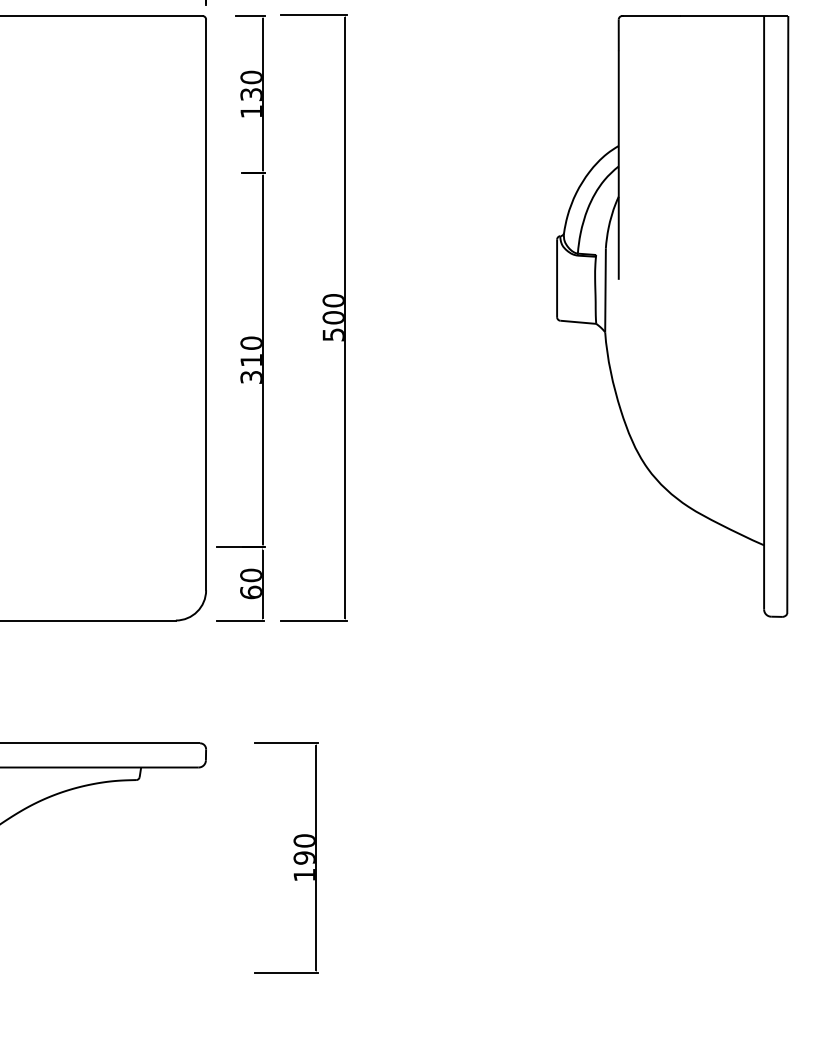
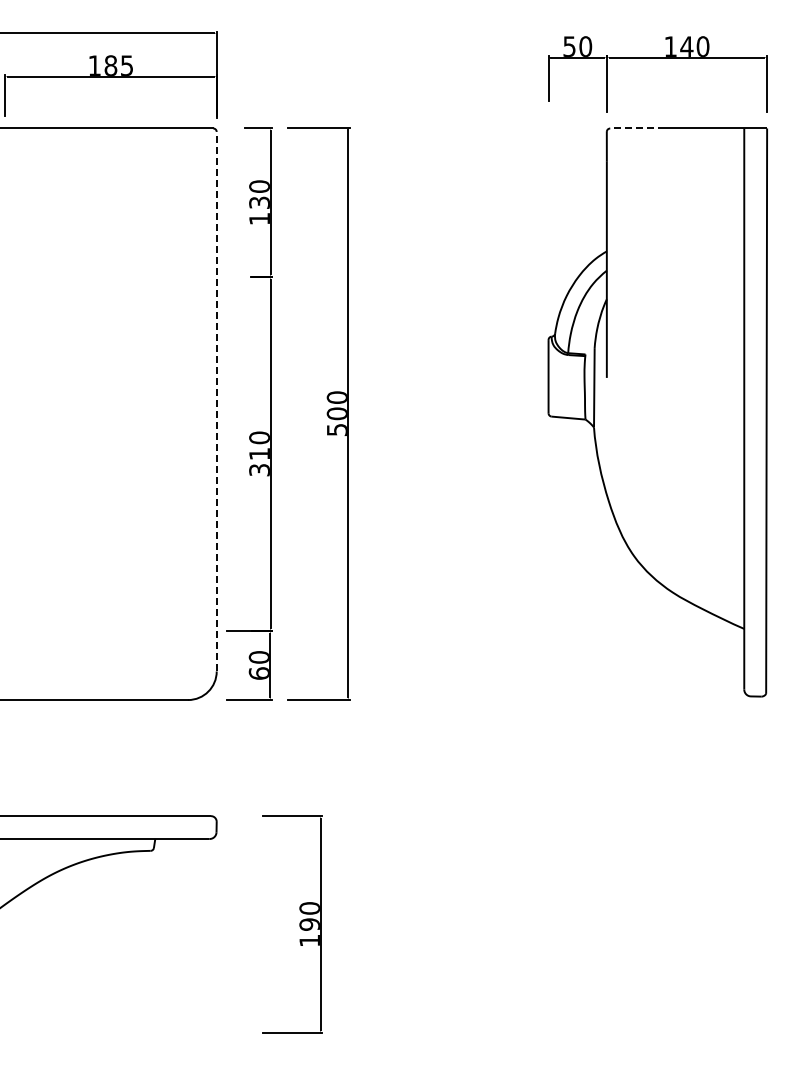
line: (650, 16) -> (636, 128), solid -> dashed
line: (205, 304) -> (216, 401), solid -> dashed

